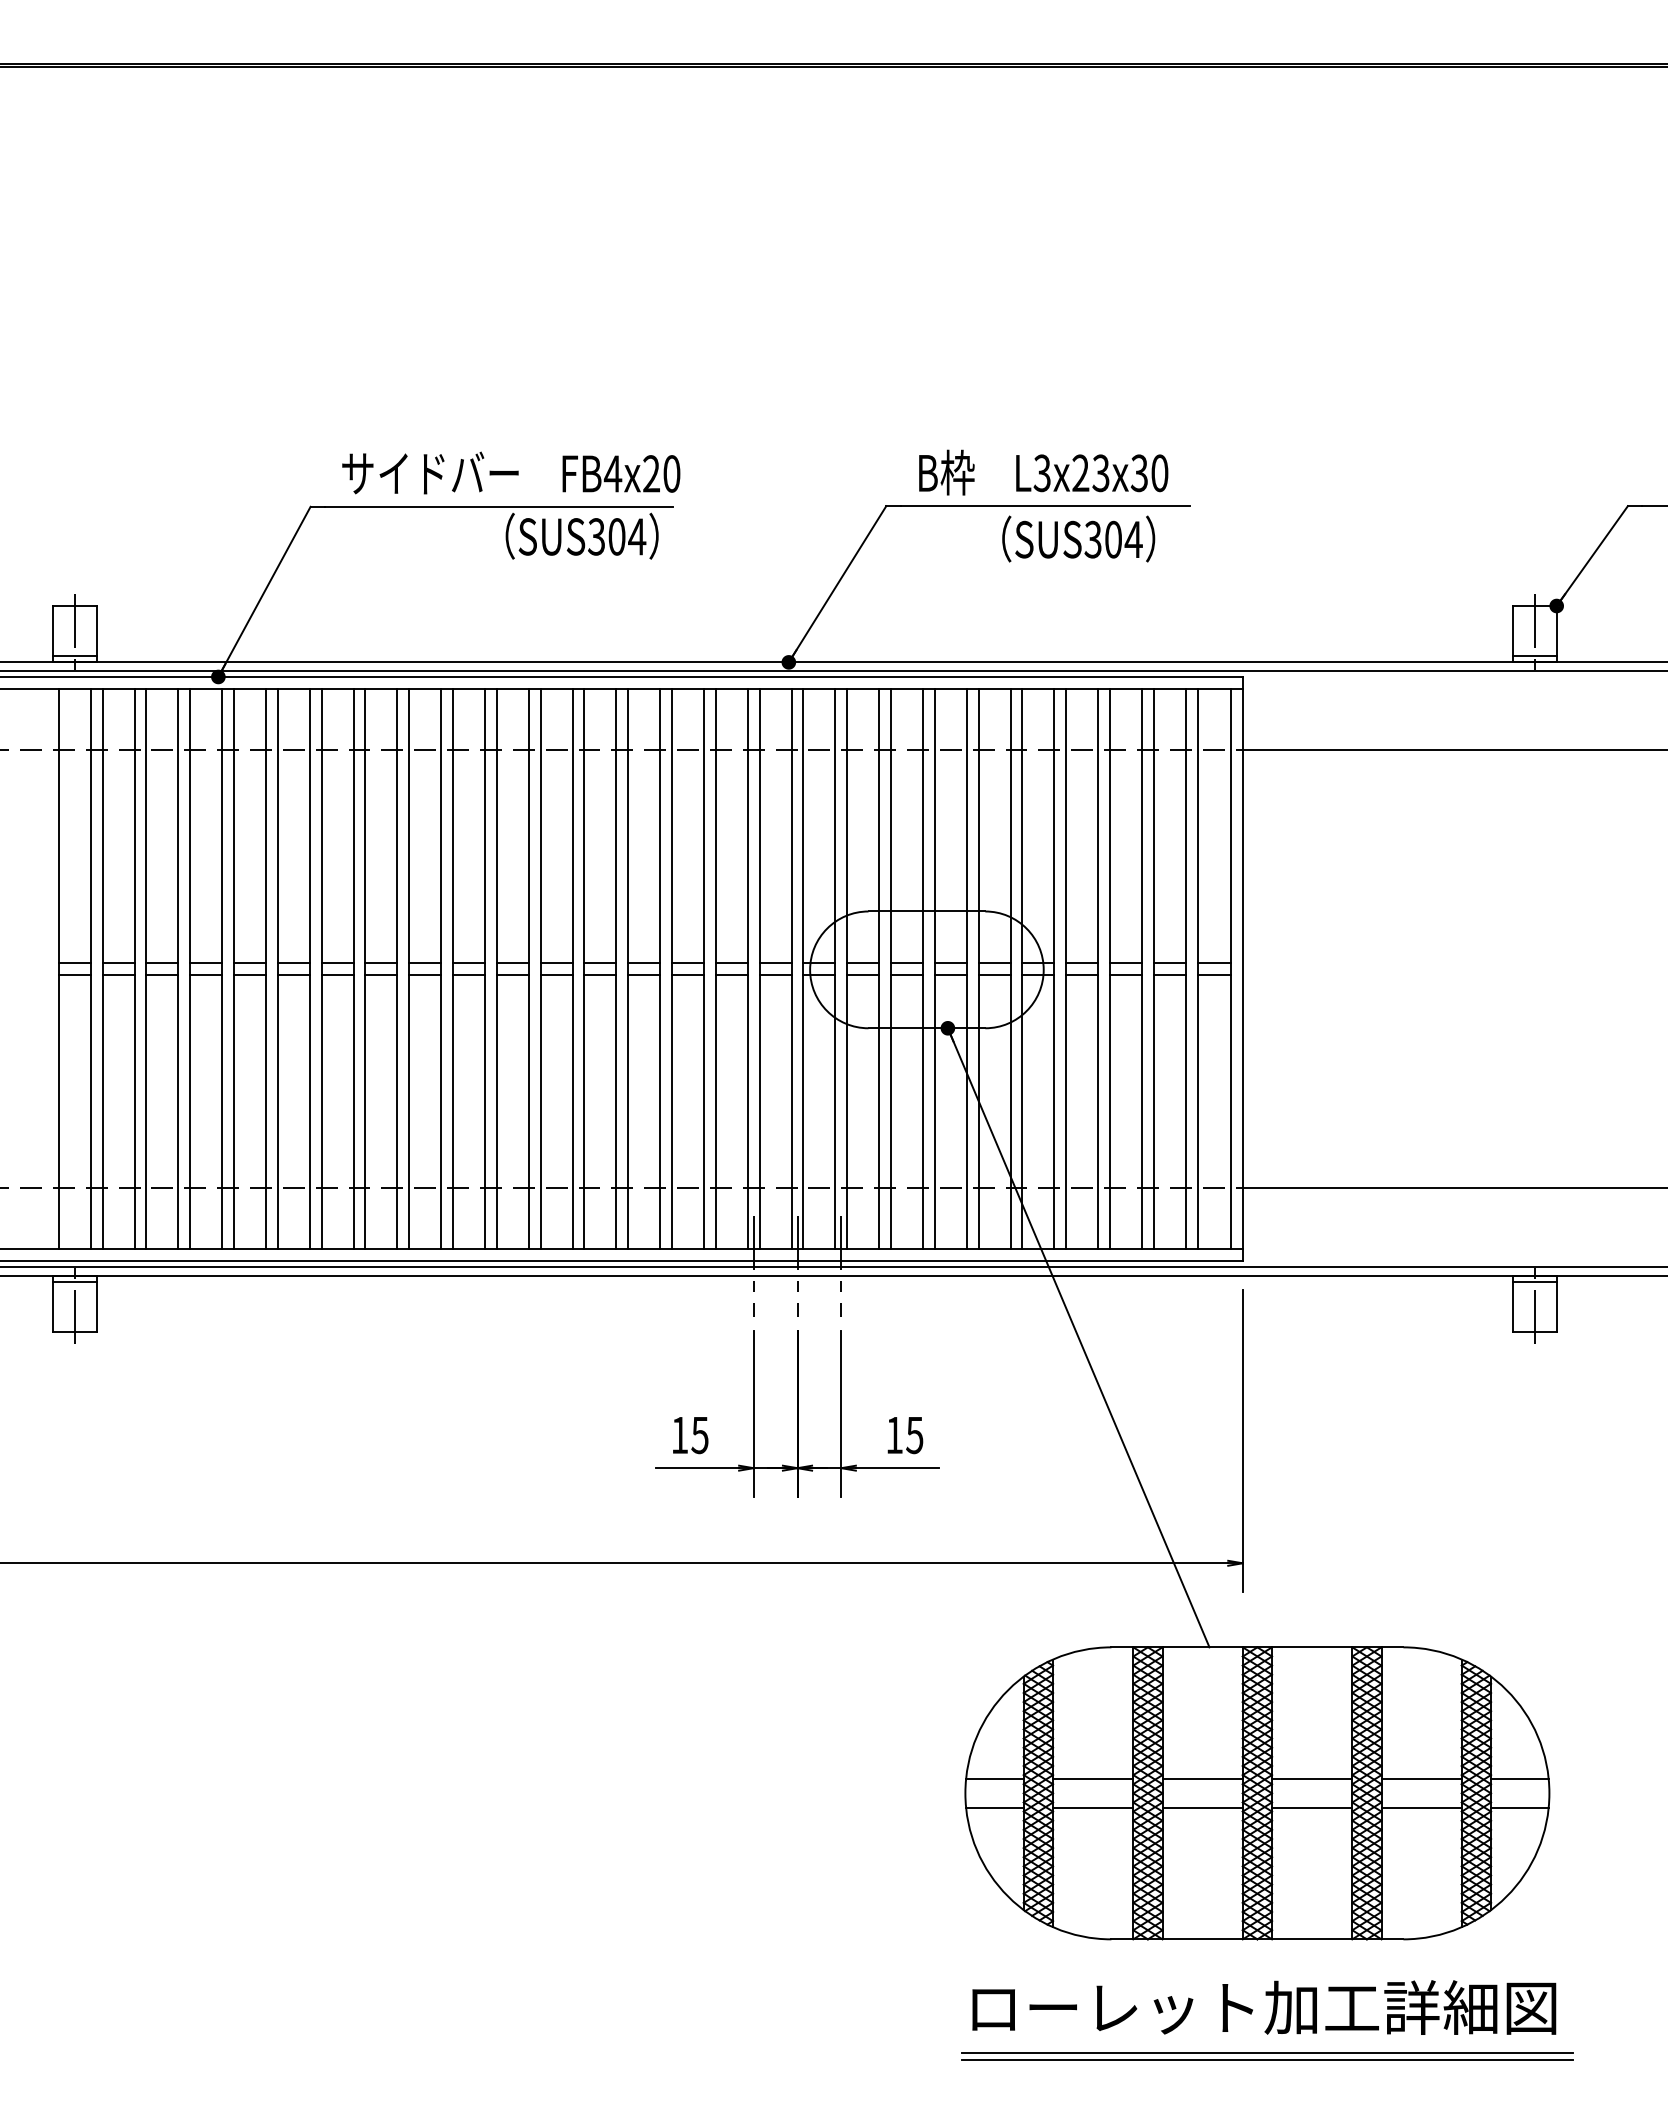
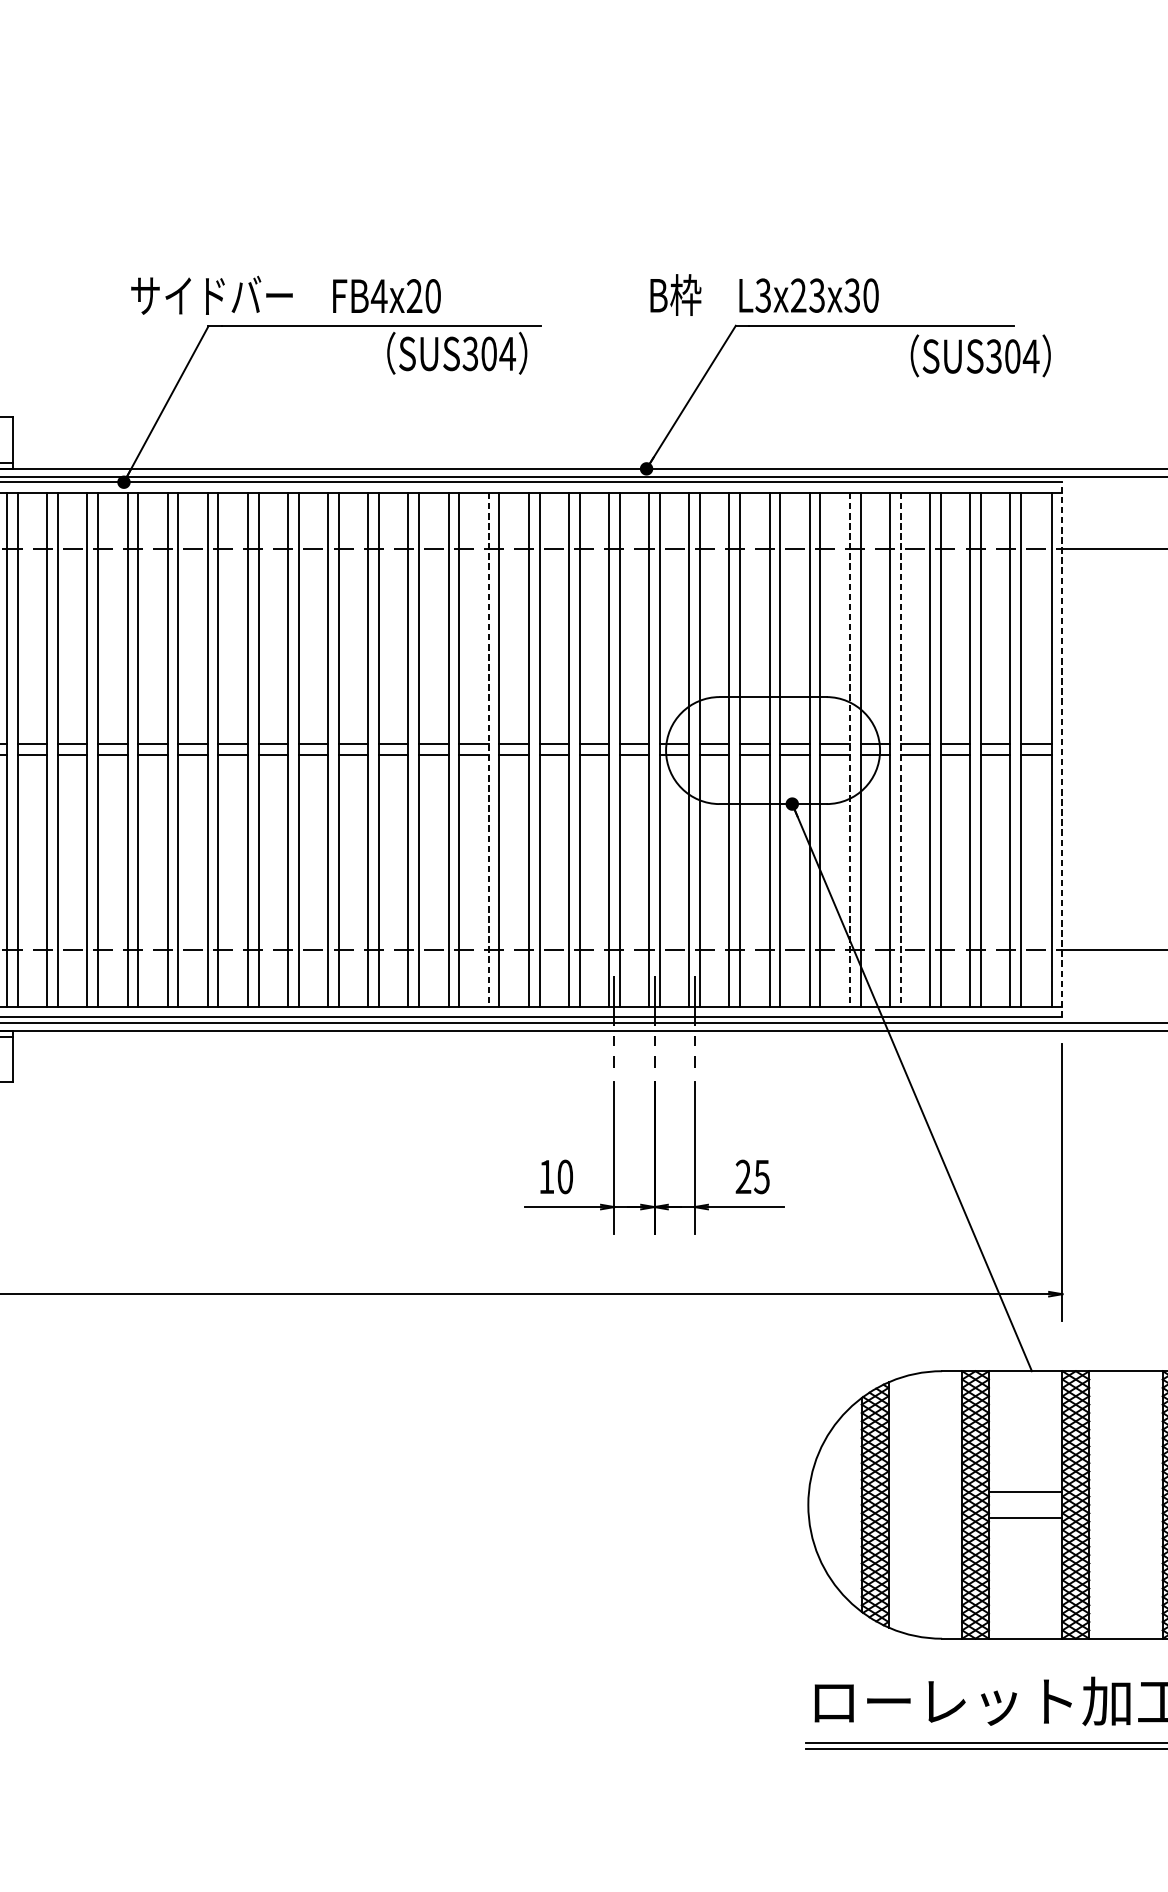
text: (511, 472) -> (286, 294), moved
text: (1043, 472) -> (764, 294), moved
text: (1078, 538) -> (980, 355), moved
line: (1242, 968) -> (1062, 749), solid -> dashed
line: (616, 969) -> (488, 750), solid -> dashed
line: (1010, 969) -> (849, 750), solid -> dashed
line: (1066, 969) -> (900, 750), solid -> dashed
text: (894, 1434) -> (743, 1176), 15 -> 25
text: (699, 1435) -> (564, 1177), 15 -> 10
line: (994, 1778) -> (834, 1491), removed
line: (1093, 1778) -> (925, 1491), removed
line: (1312, 1778) -> (1126, 1491), removed
line: (994, 1807) -> (834, 1517), removed
line: (1093, 1807) -> (925, 1517), removed
line: (1312, 1807) -> (1126, 1517), removed

